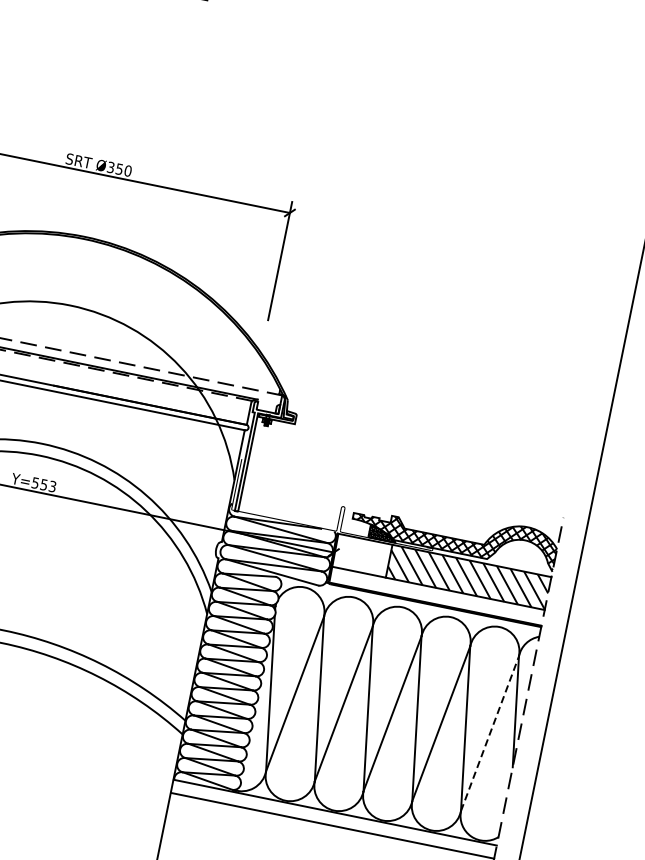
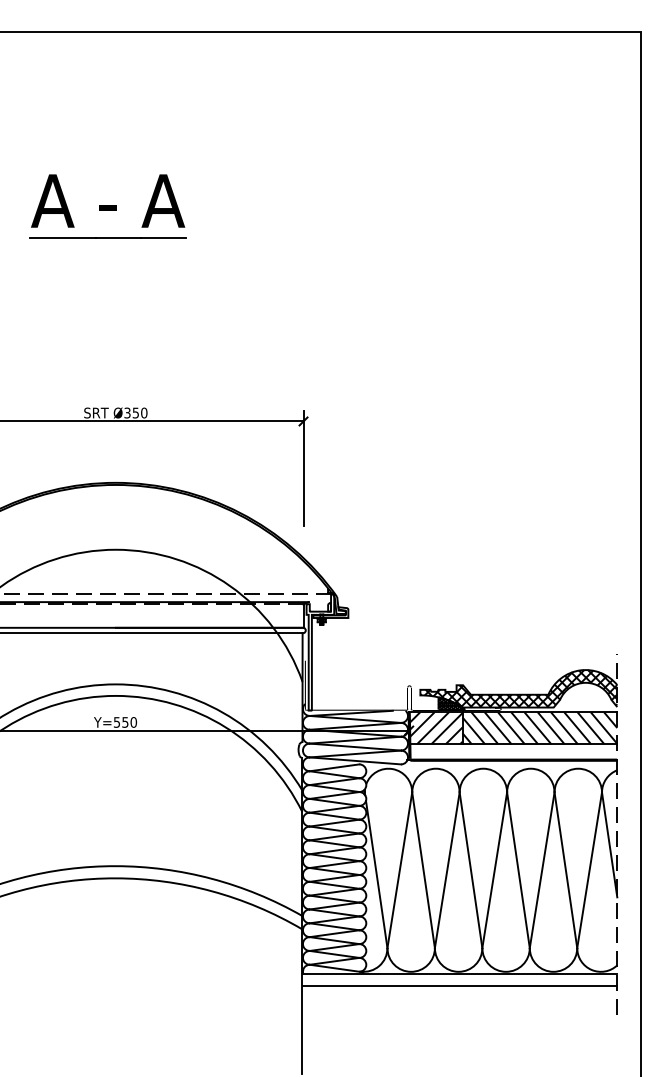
text: (52, 486) -> (133, 722), Y=553 -> Y=550
hatch: (361, 555) -> (435, 728), added
line: (489, 733) -> (589, 870), dashed -> solid

